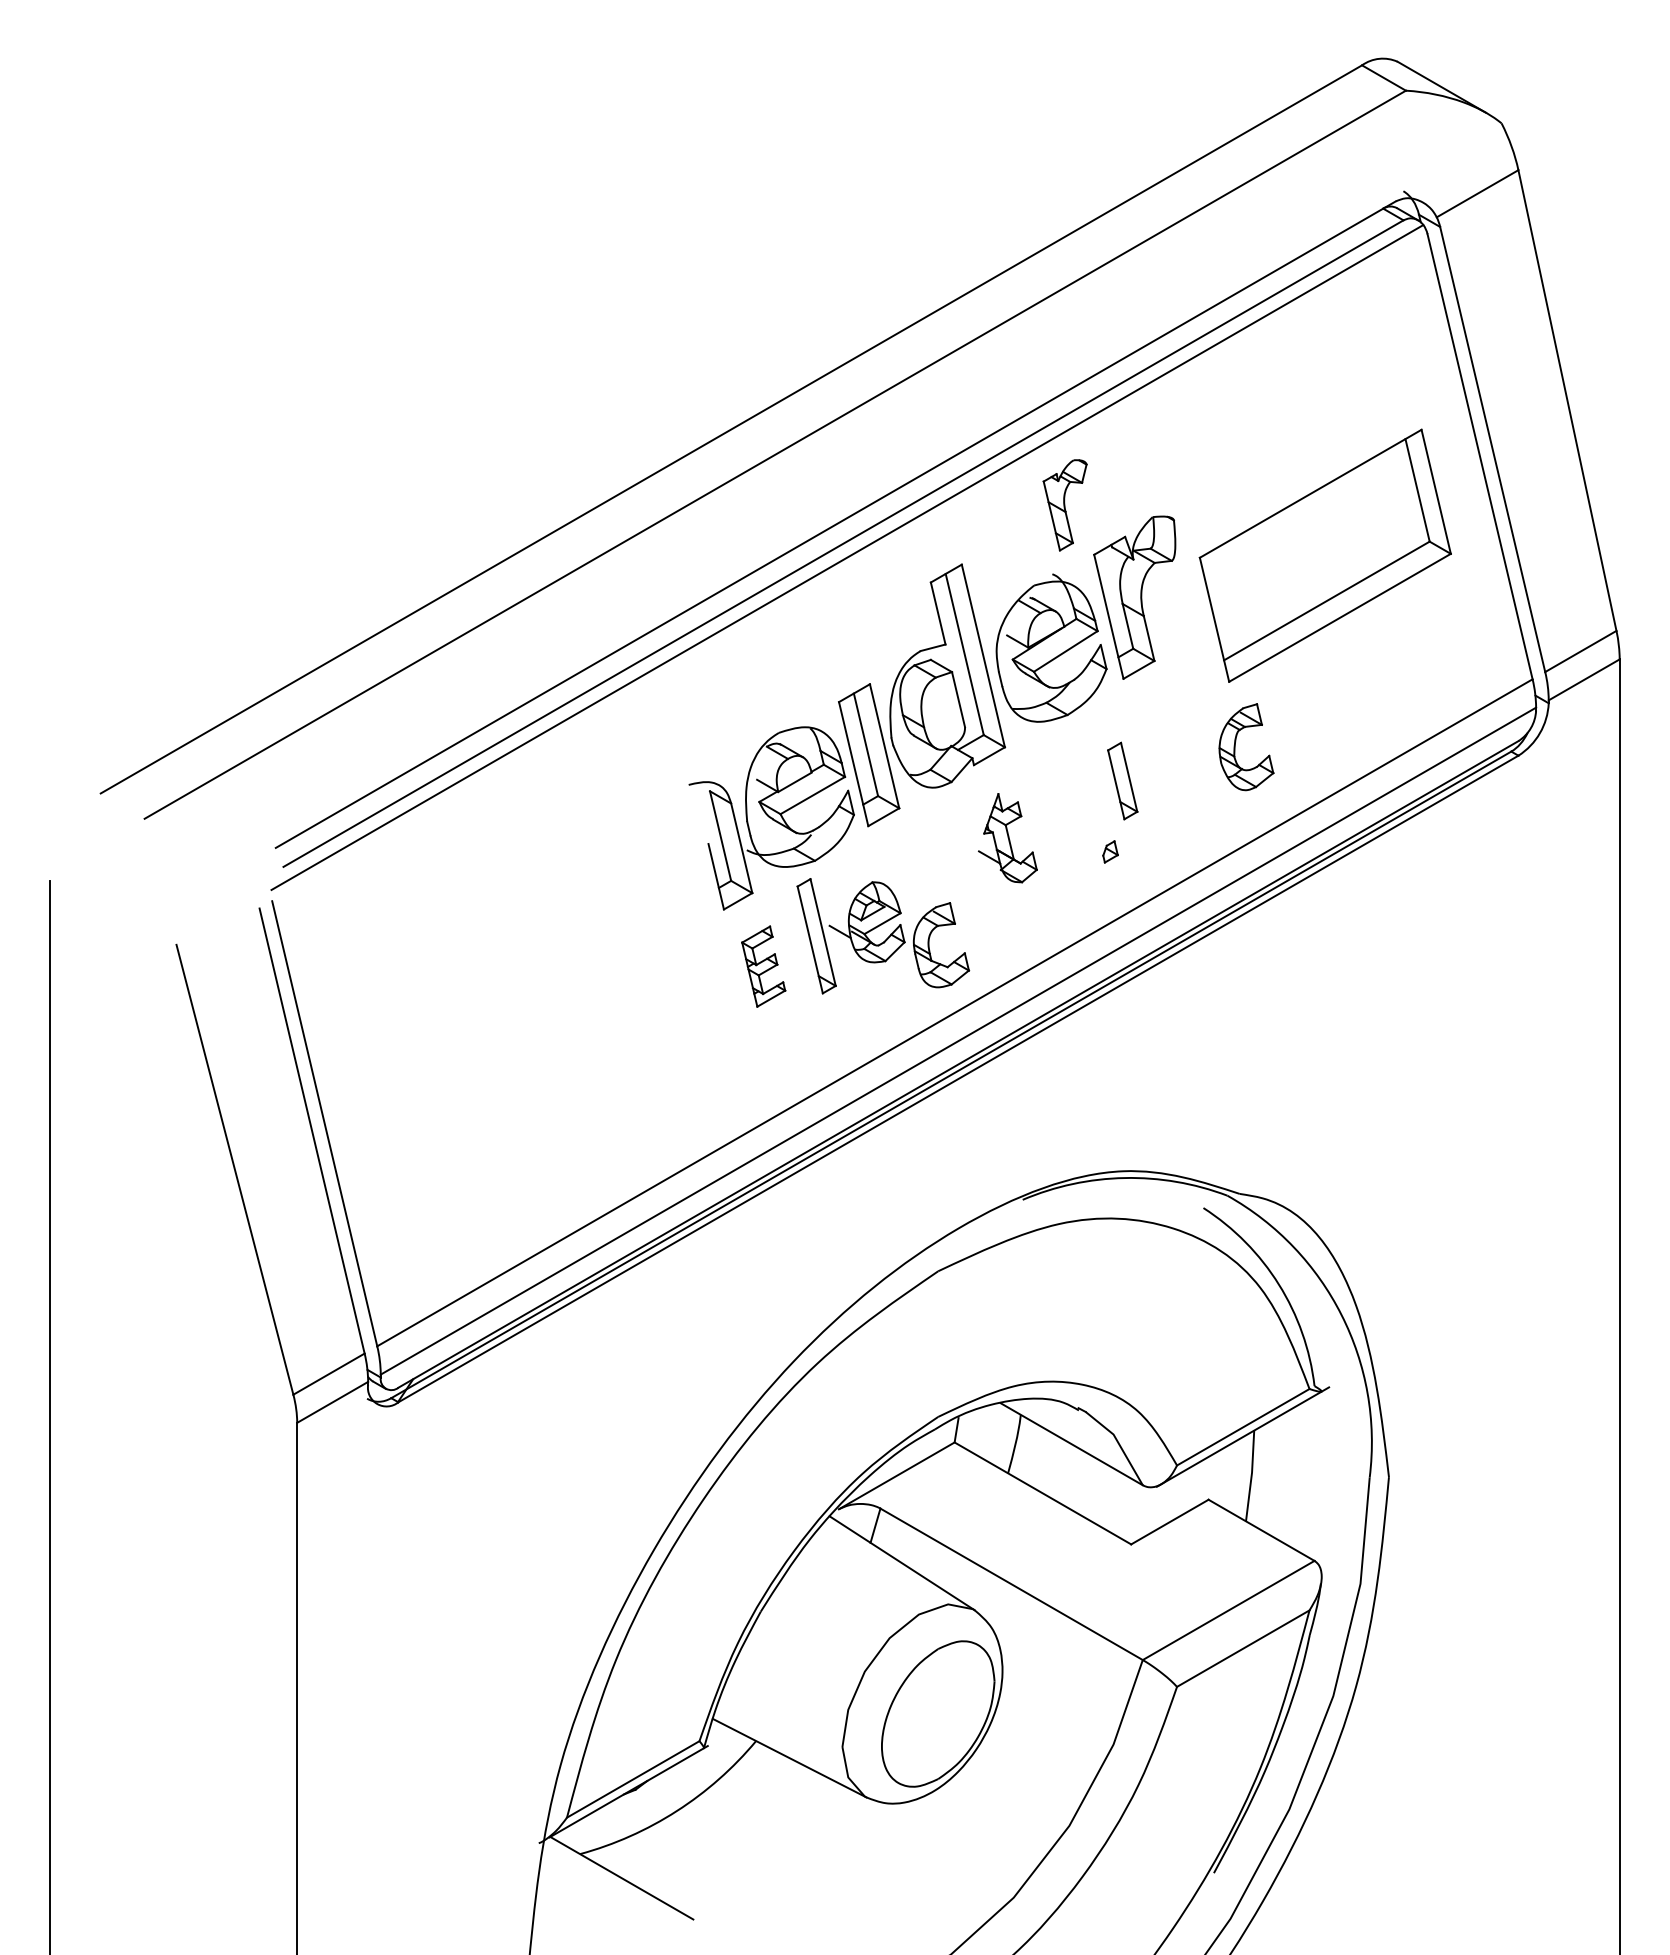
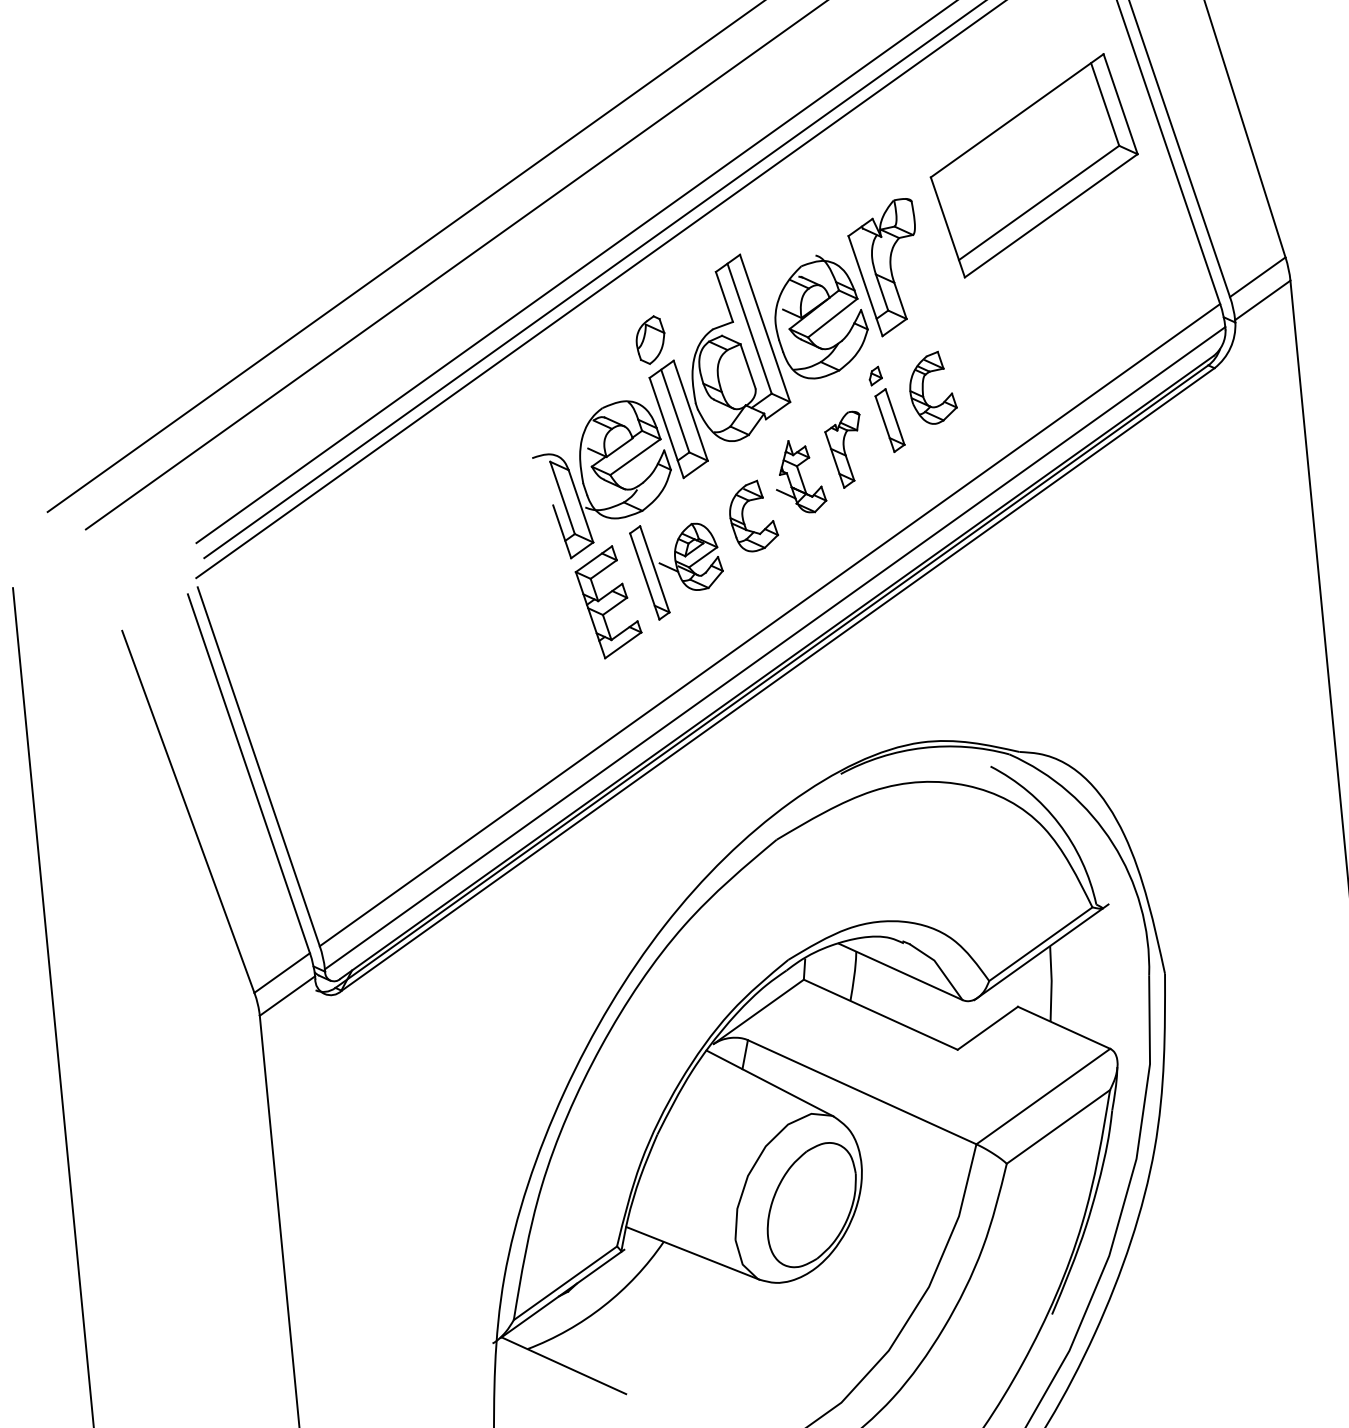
part: (1064, 505) -> (844, 450), moved
part: (1324, 555) -> (1033, 165), moved
part: (844, 656) -> (650, 339), added
part: (1235, 747) -> (923, 389), moved
part: (1110, 851) -> (875, 375), moved
part: (929, 945) -> (743, 517), moved
part: (763, 966) -> (608, 602), size x1.67

